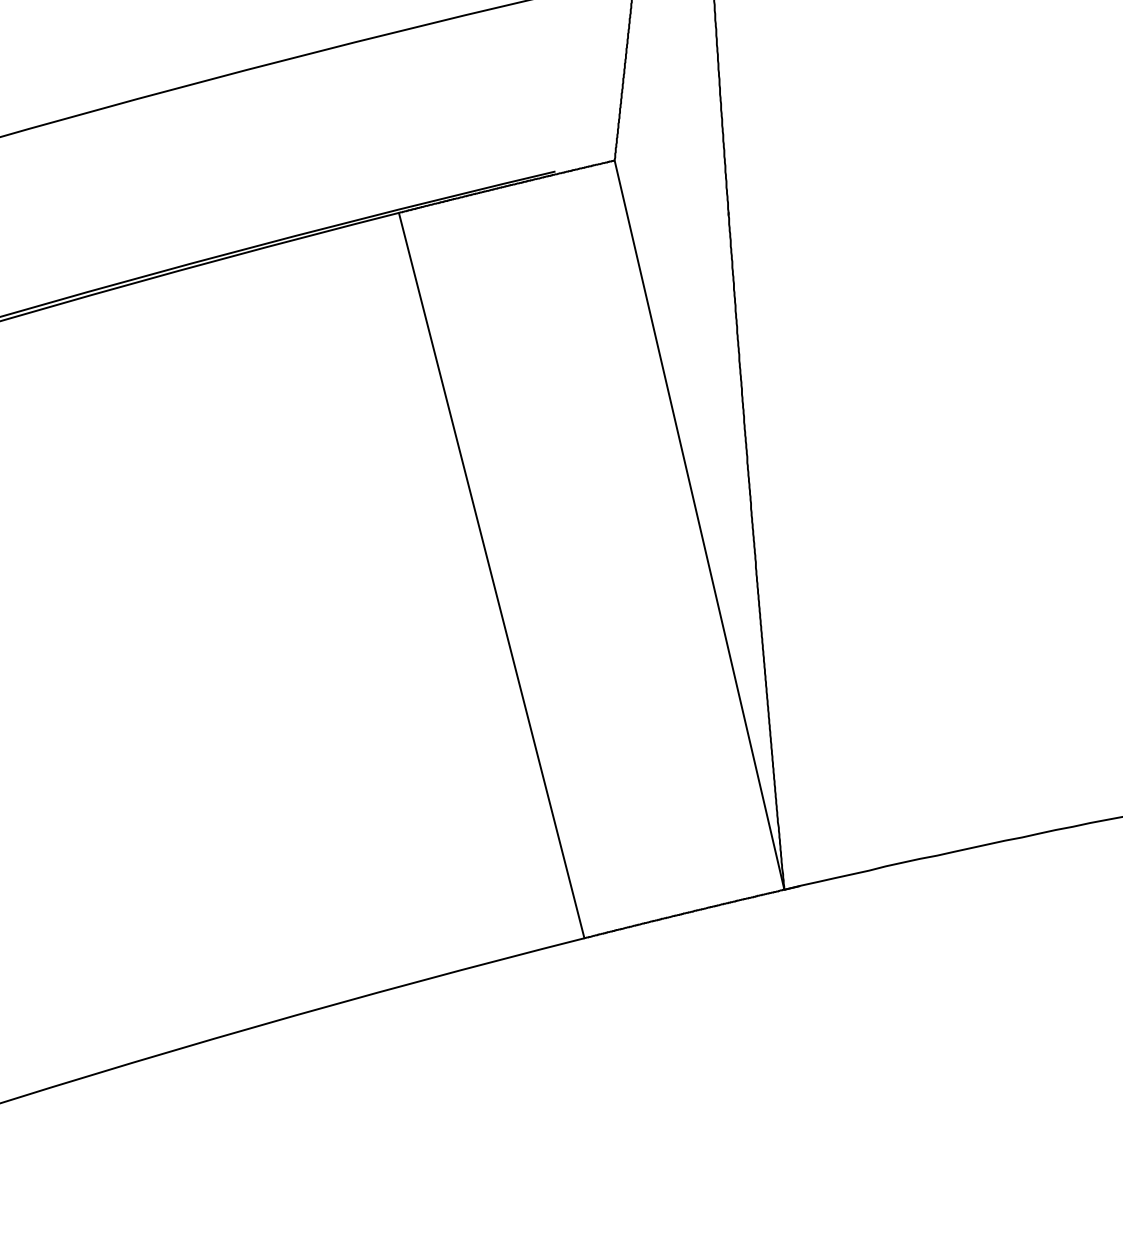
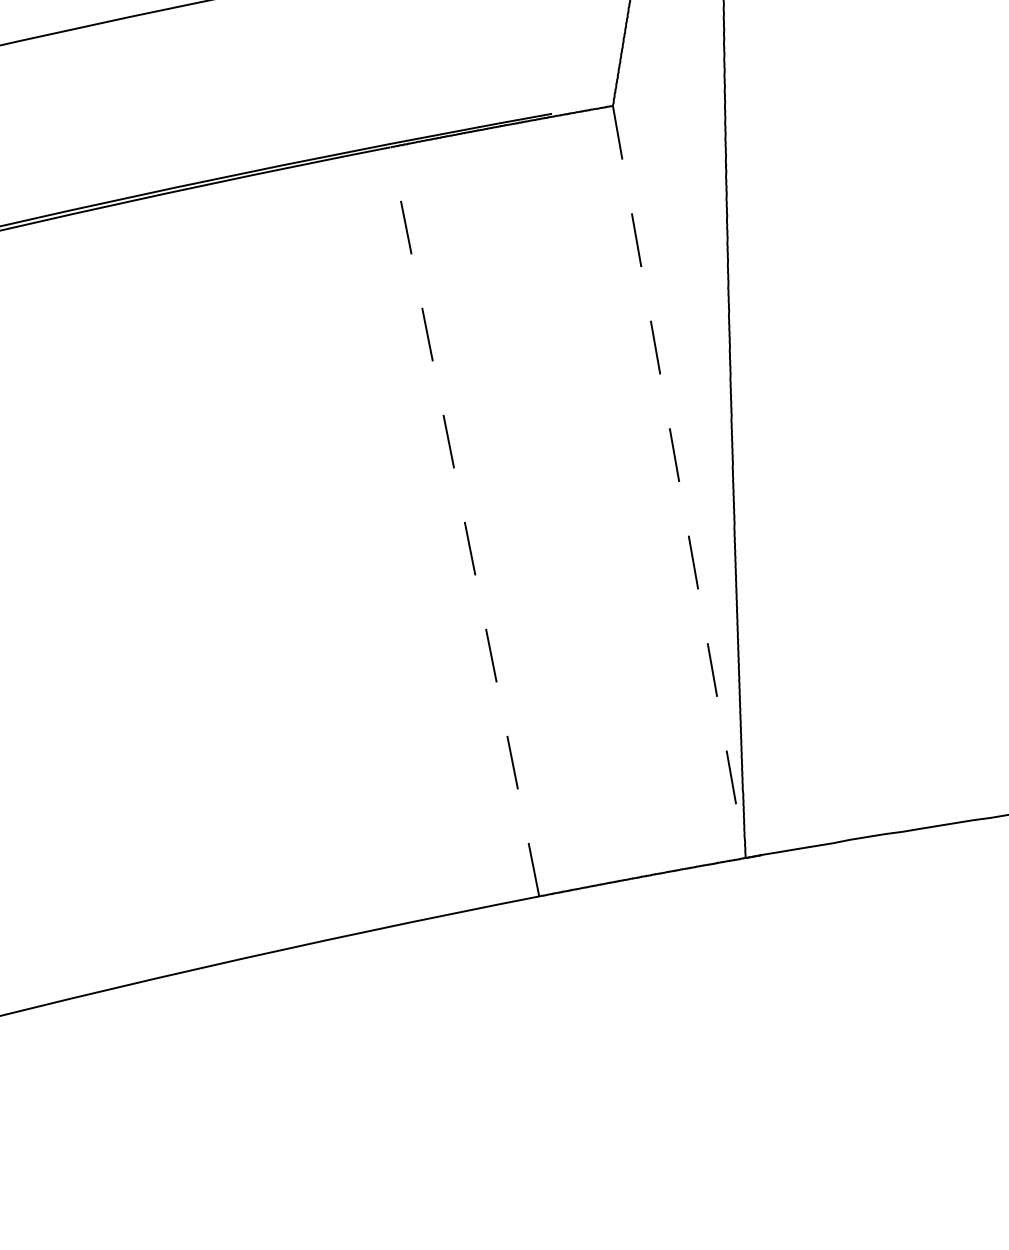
line: (699, 525) -> (679, 482), solid -> dashed
line: (491, 575) -> (464, 521), solid -> dashed

